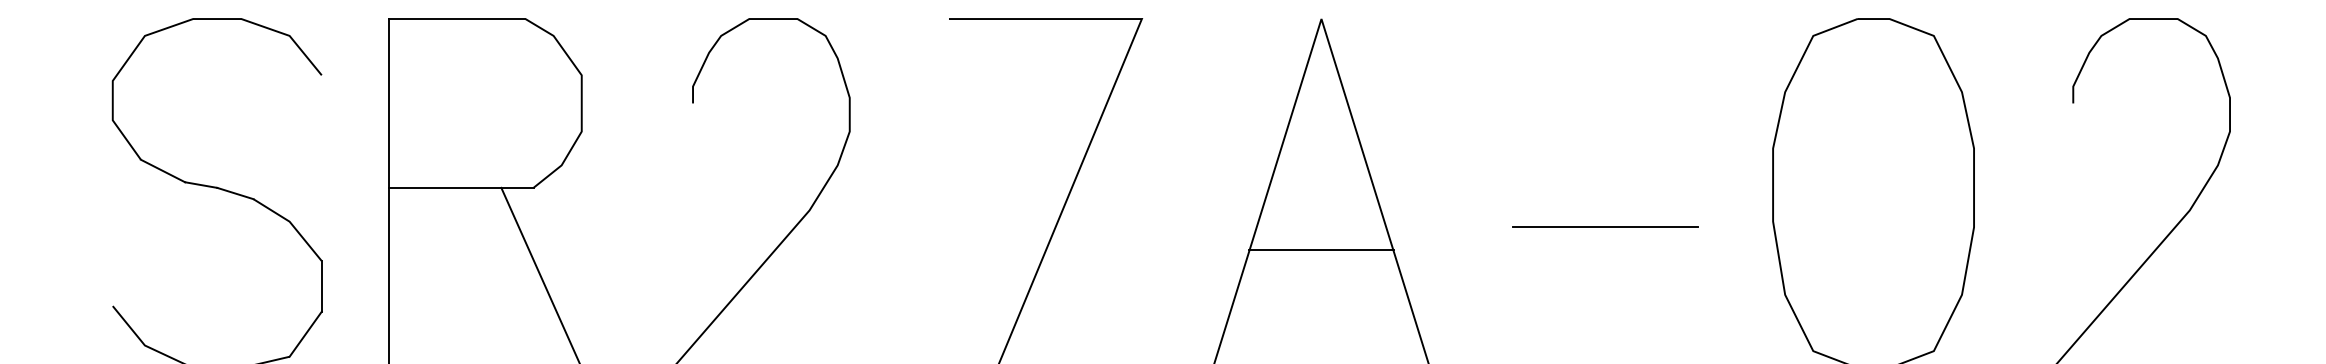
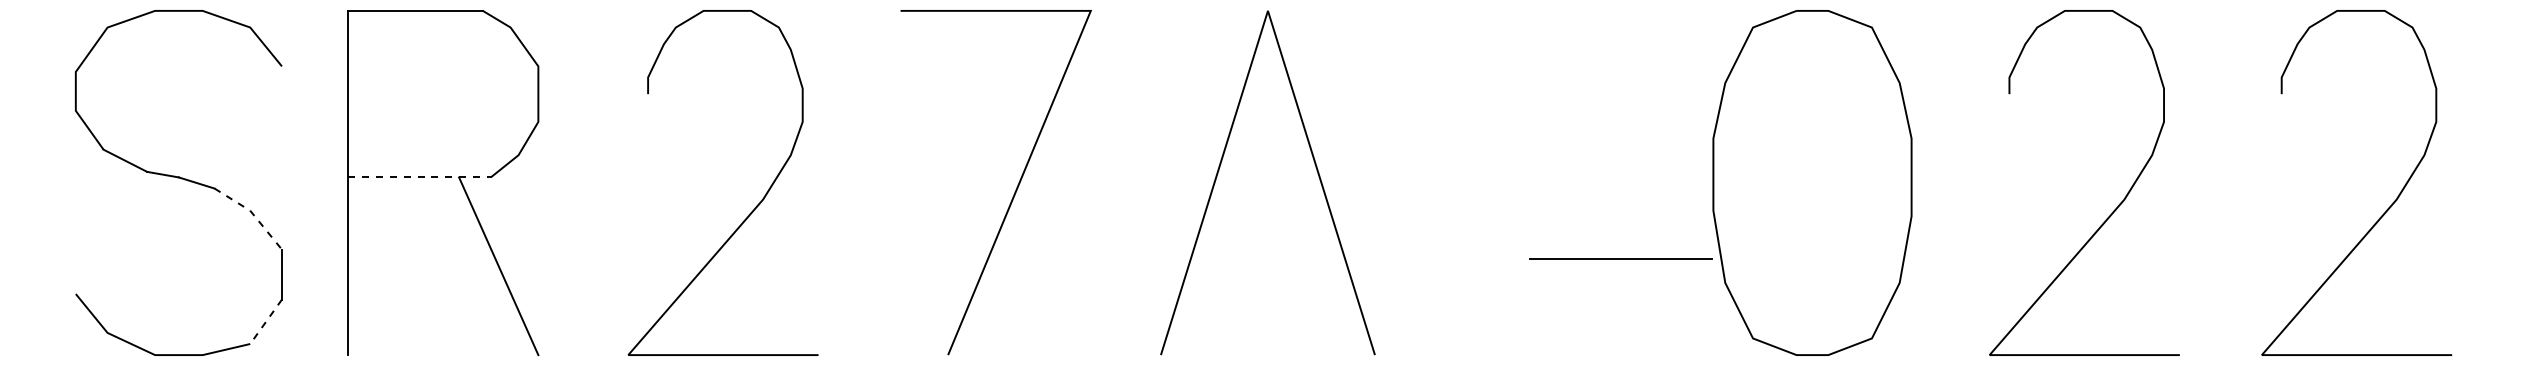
line: (461, 187) -> (419, 177), solid -> dashed
line: (291, 224) -> (252, 213), solid -> dashed
line: (1604, 226) -> (1620, 258), moved
line: (1321, 249) -> (1267, 238), removed
line: (305, 334) -> (265, 322), solid -> dashed

